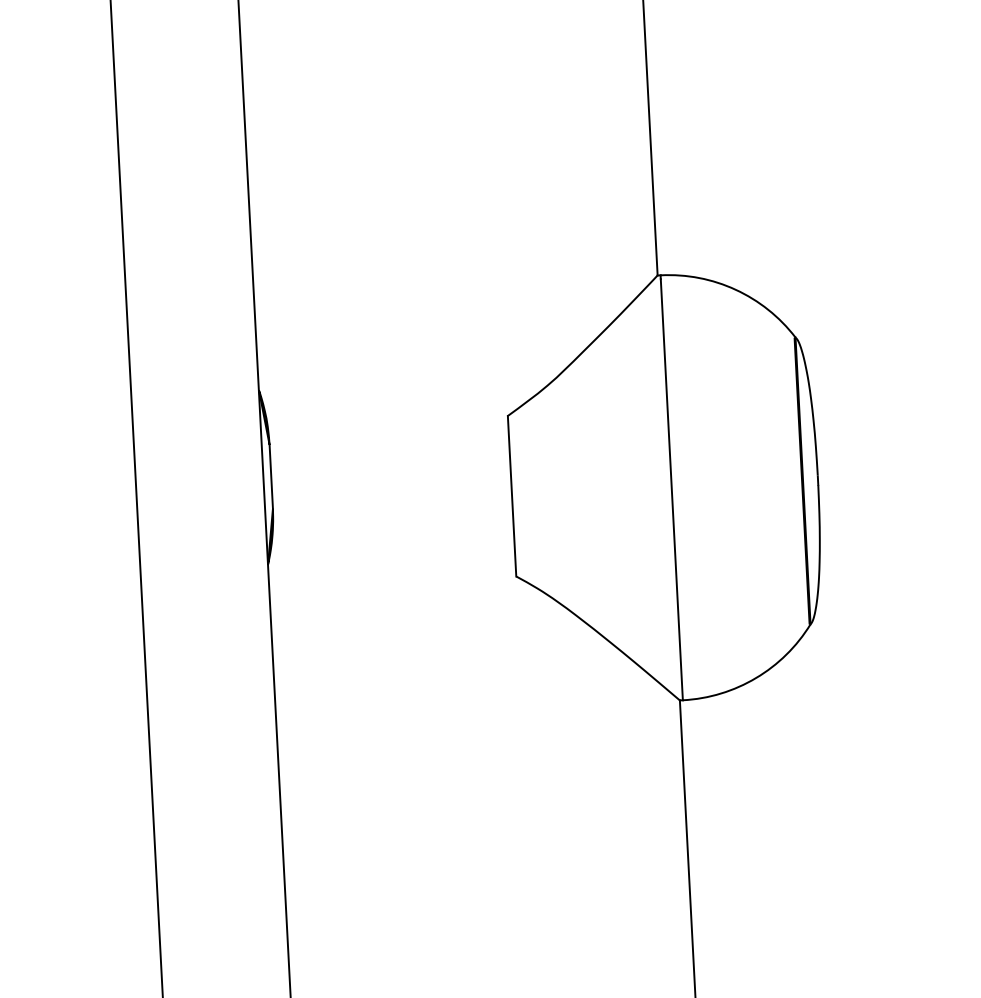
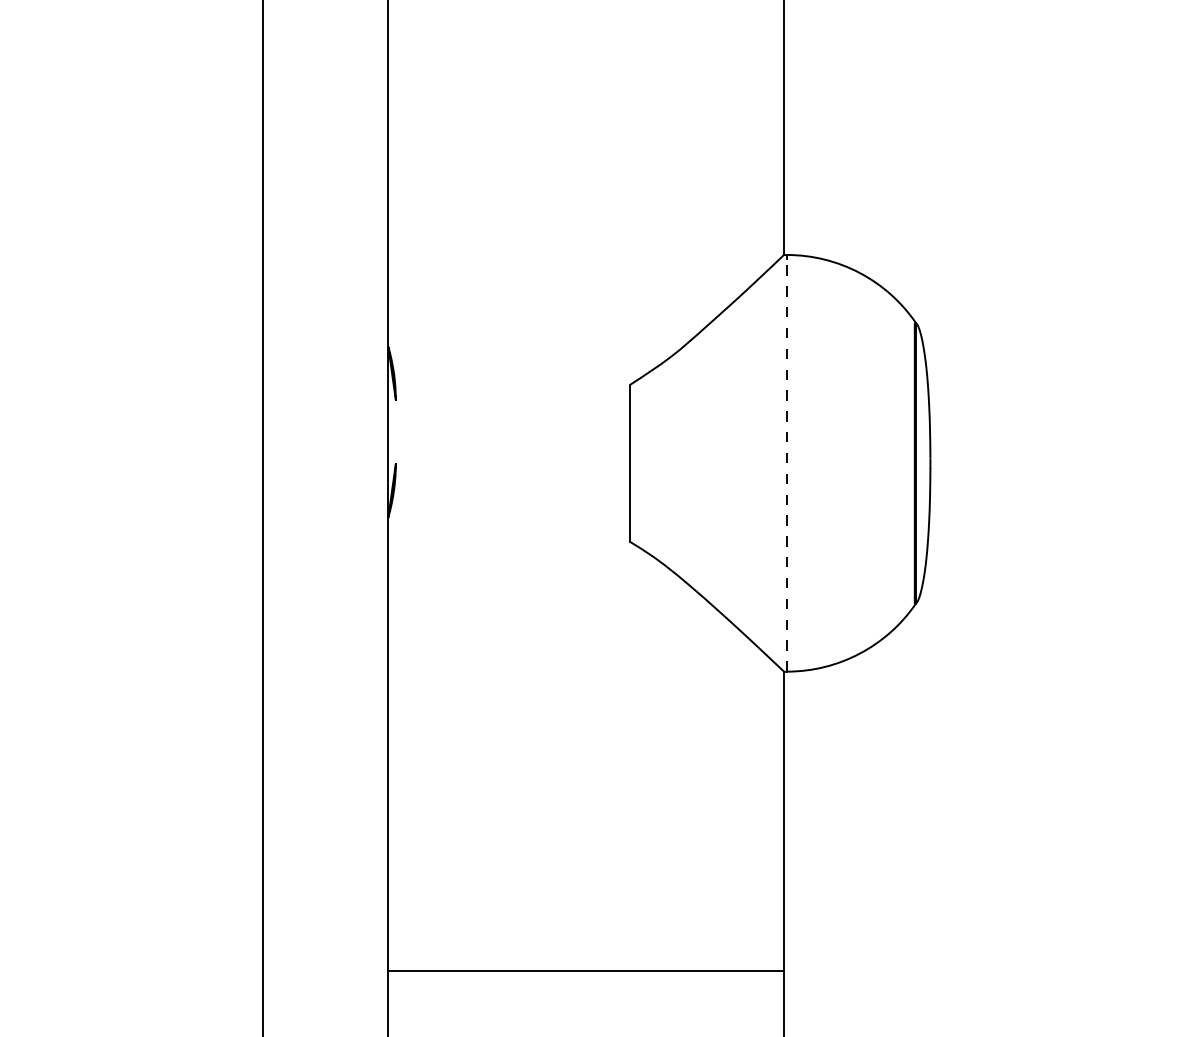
line: (270, 476) -> (395, 431), removed
line: (671, 489) -> (786, 464), solid -> dashed

